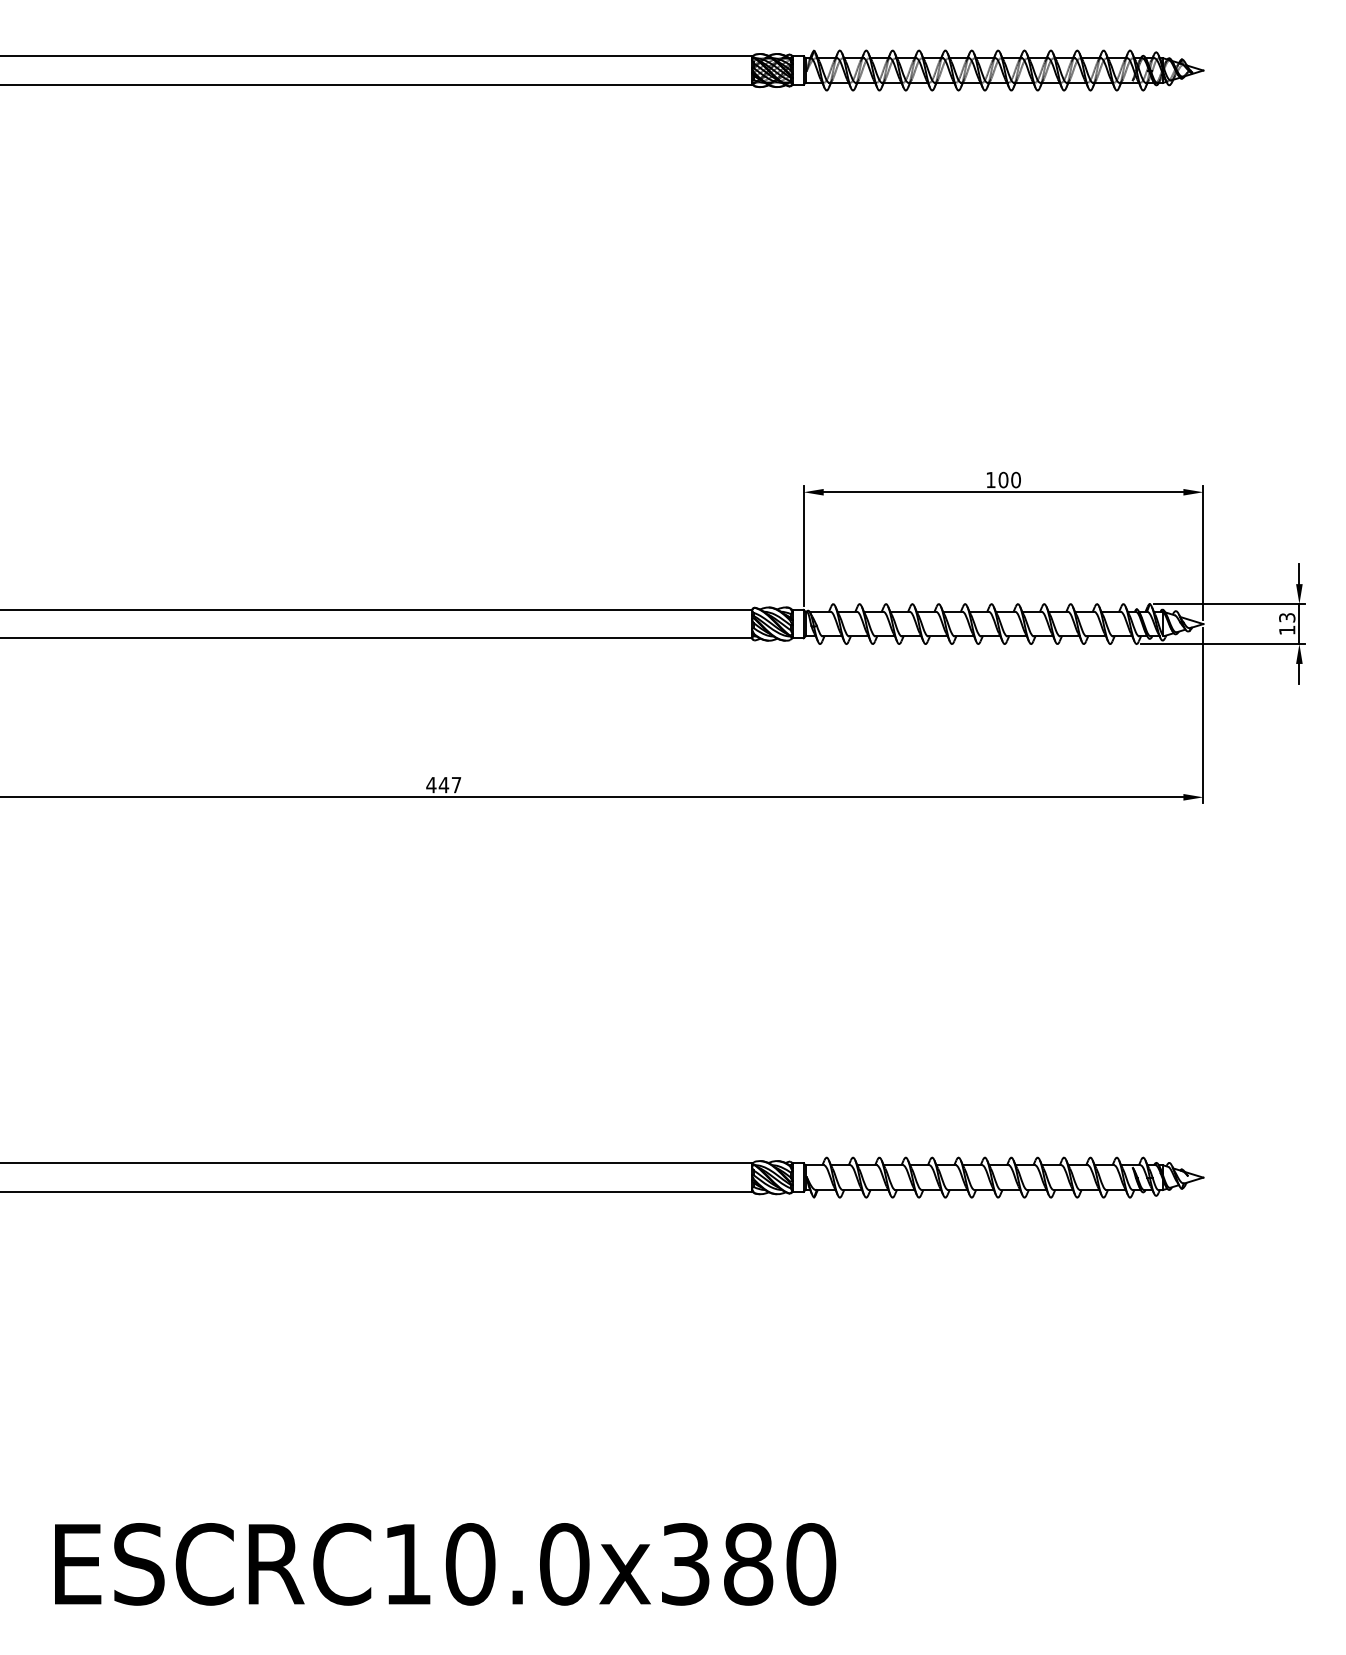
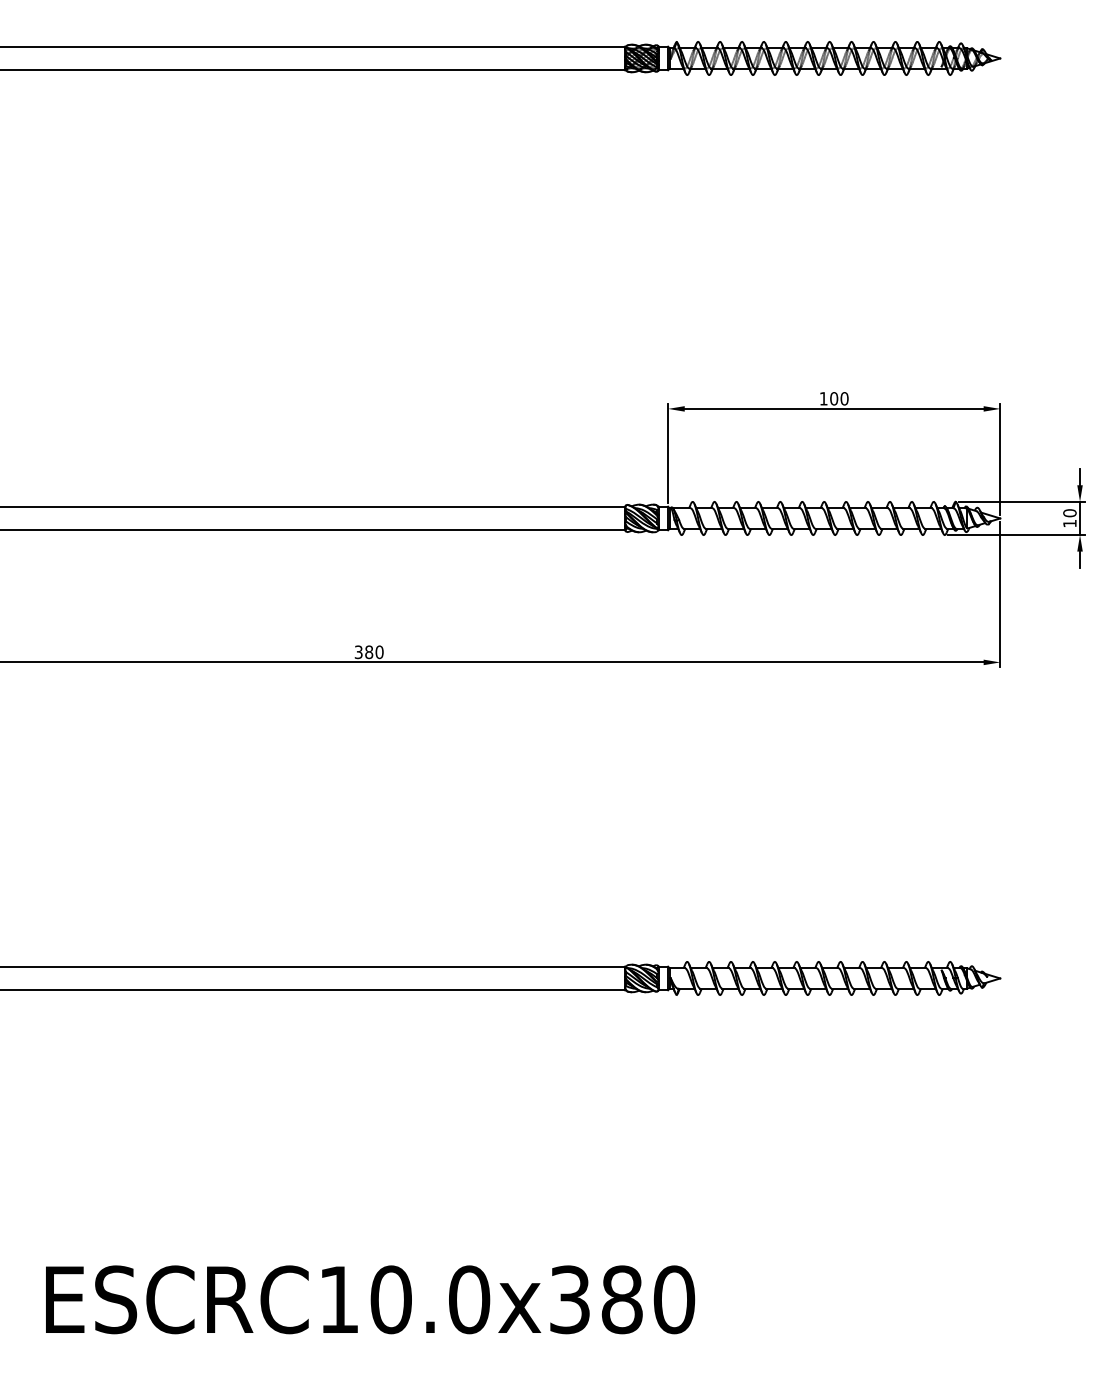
text: (1287, 617) -> (1070, 512), 13 -> 10
text: (443, 784) -> (368, 651), 447 -> 380

